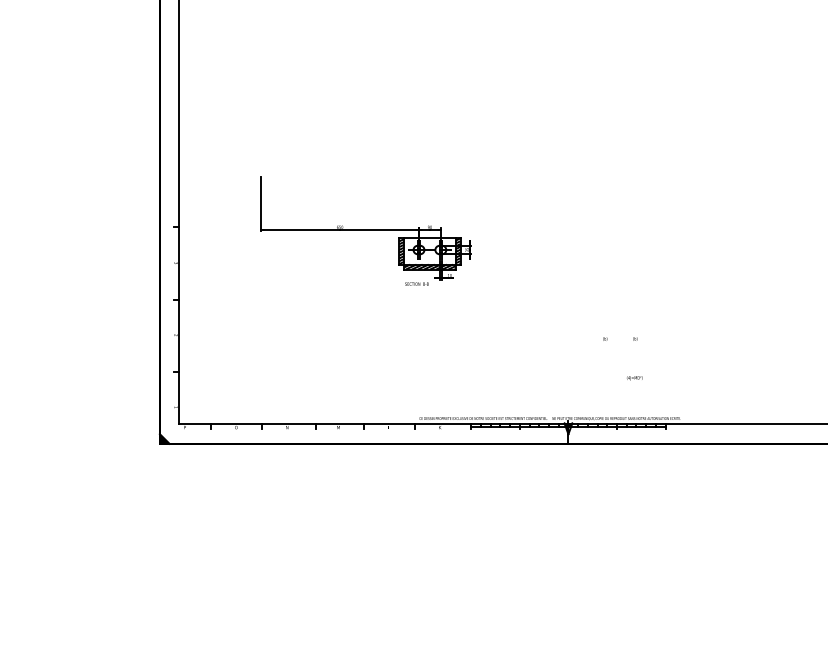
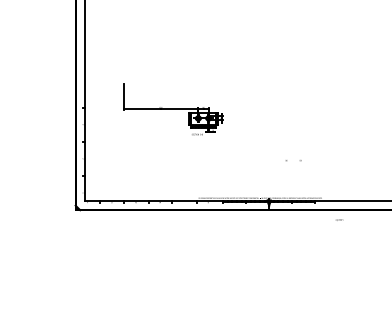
text: (634, 376) -> (339, 219), moved

